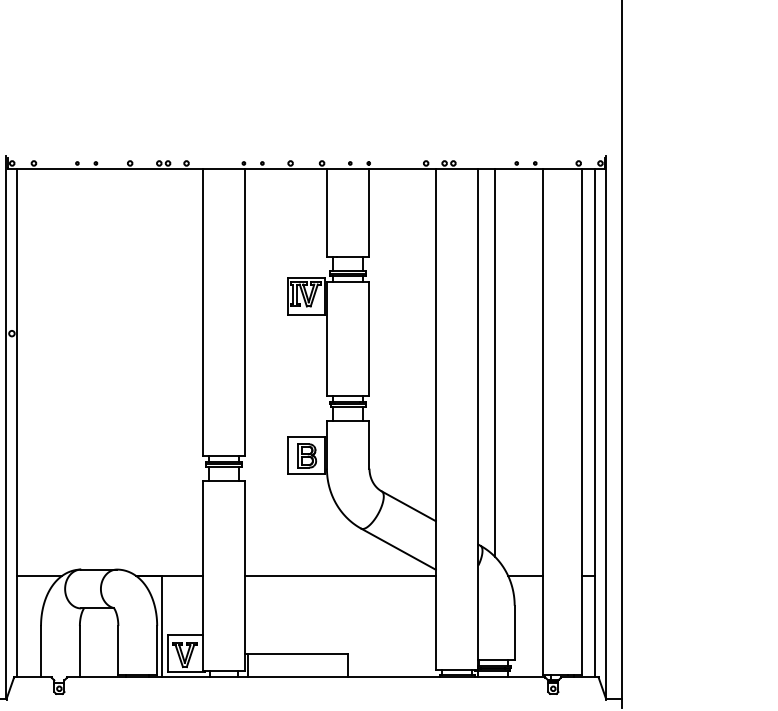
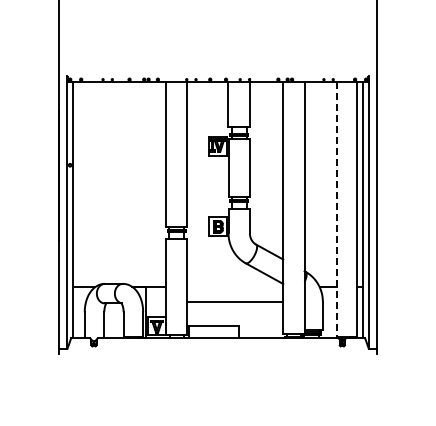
line: (493, 361) -> (312, 179), removed
line: (543, 423) -> (337, 210), solid -> dashed
line: (340, 576) -> (235, 302), moved

